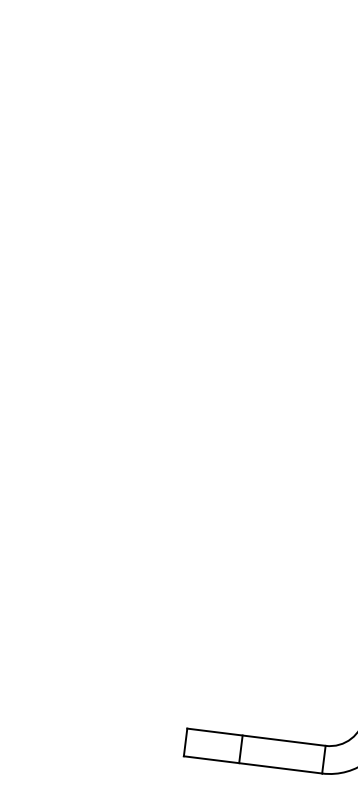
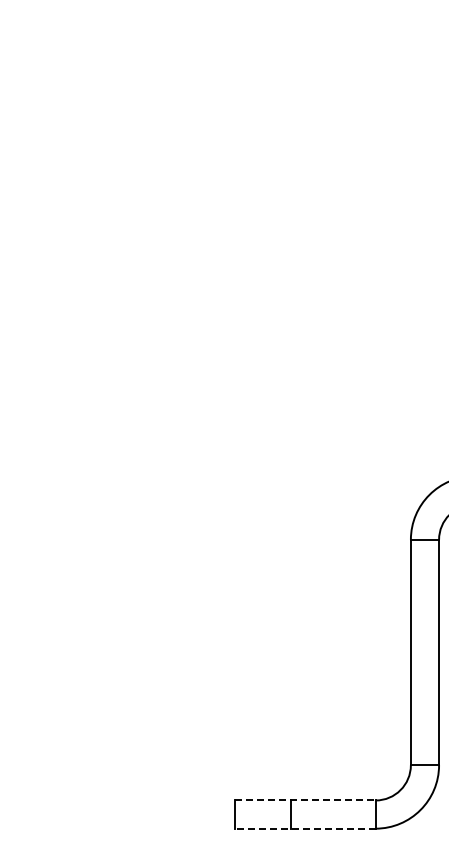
line: (256, 737) -> (305, 800), solid -> dashed
line: (252, 764) -> (304, 828), solid -> dashed

